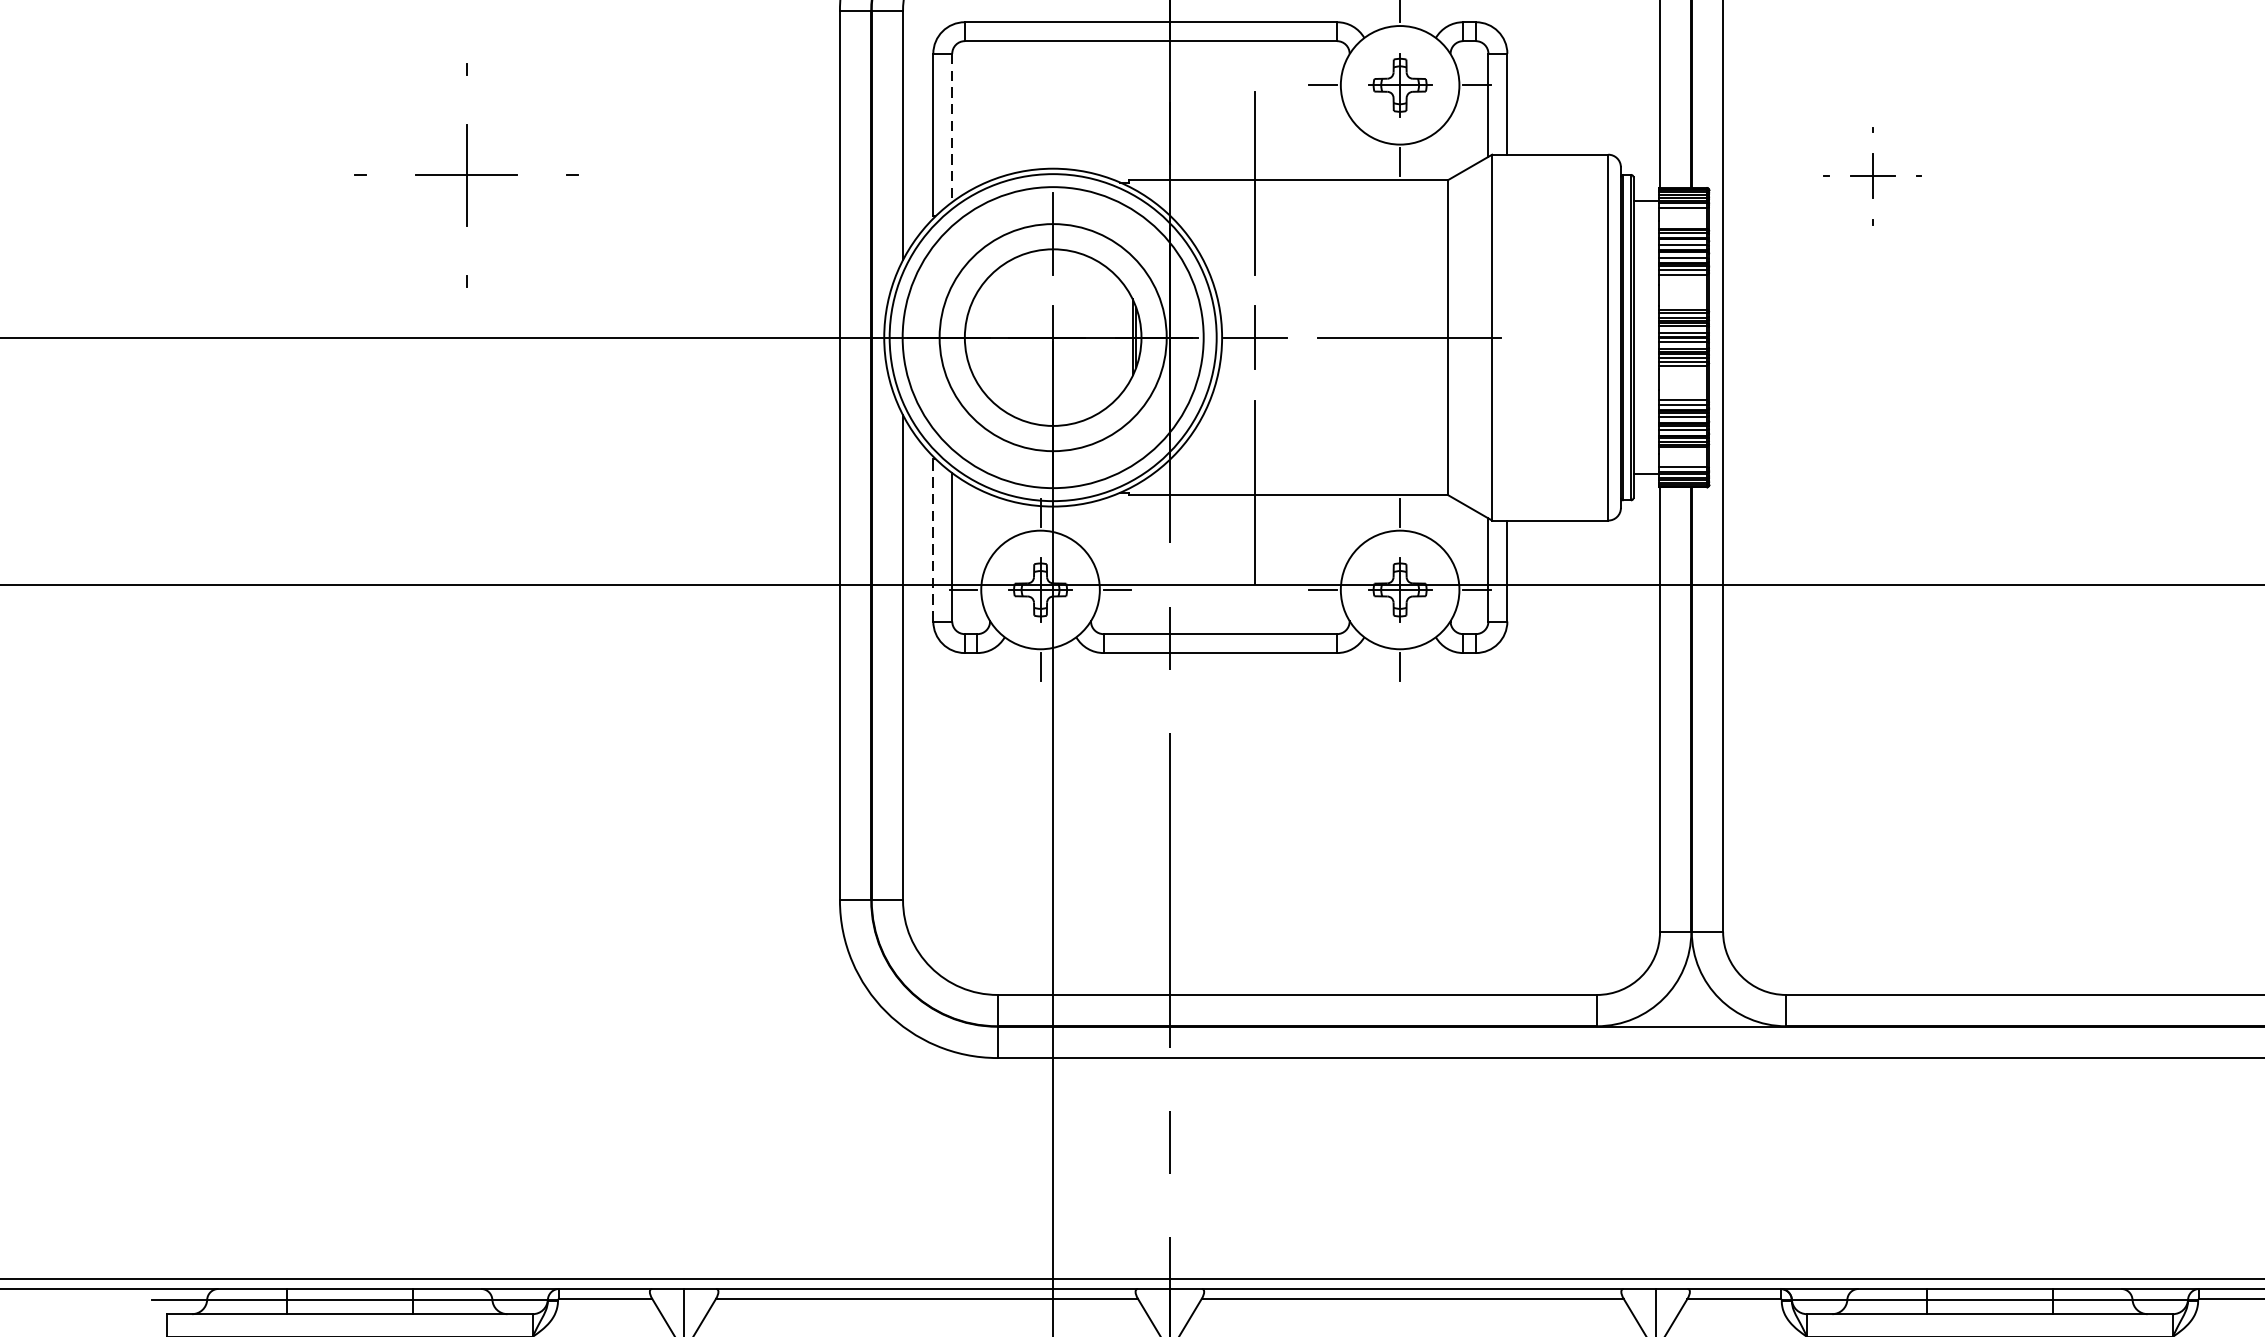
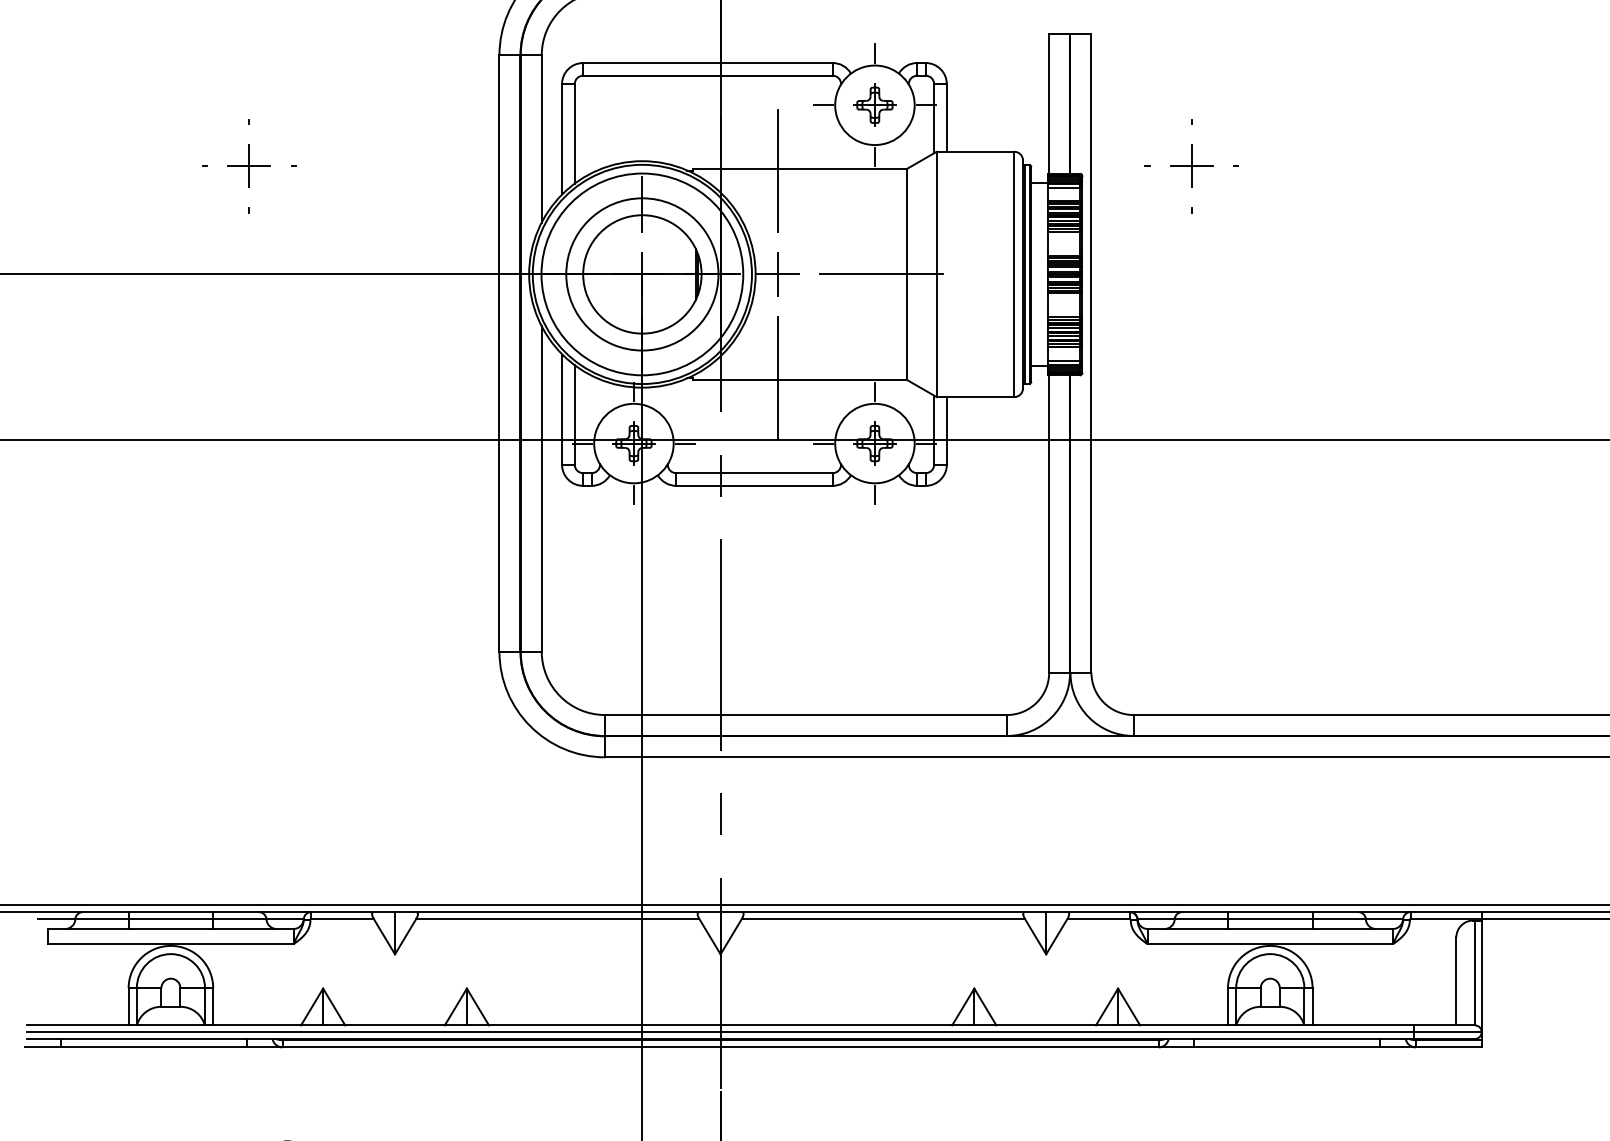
line: (951, 127) -> (574, 133), dashed -> solid
part: (467, 176) -> (249, 166), size x0.62
part: (1872, 176) -> (1191, 166), size x1.43
line: (933, 540) -> (562, 410), dashed -> solid

